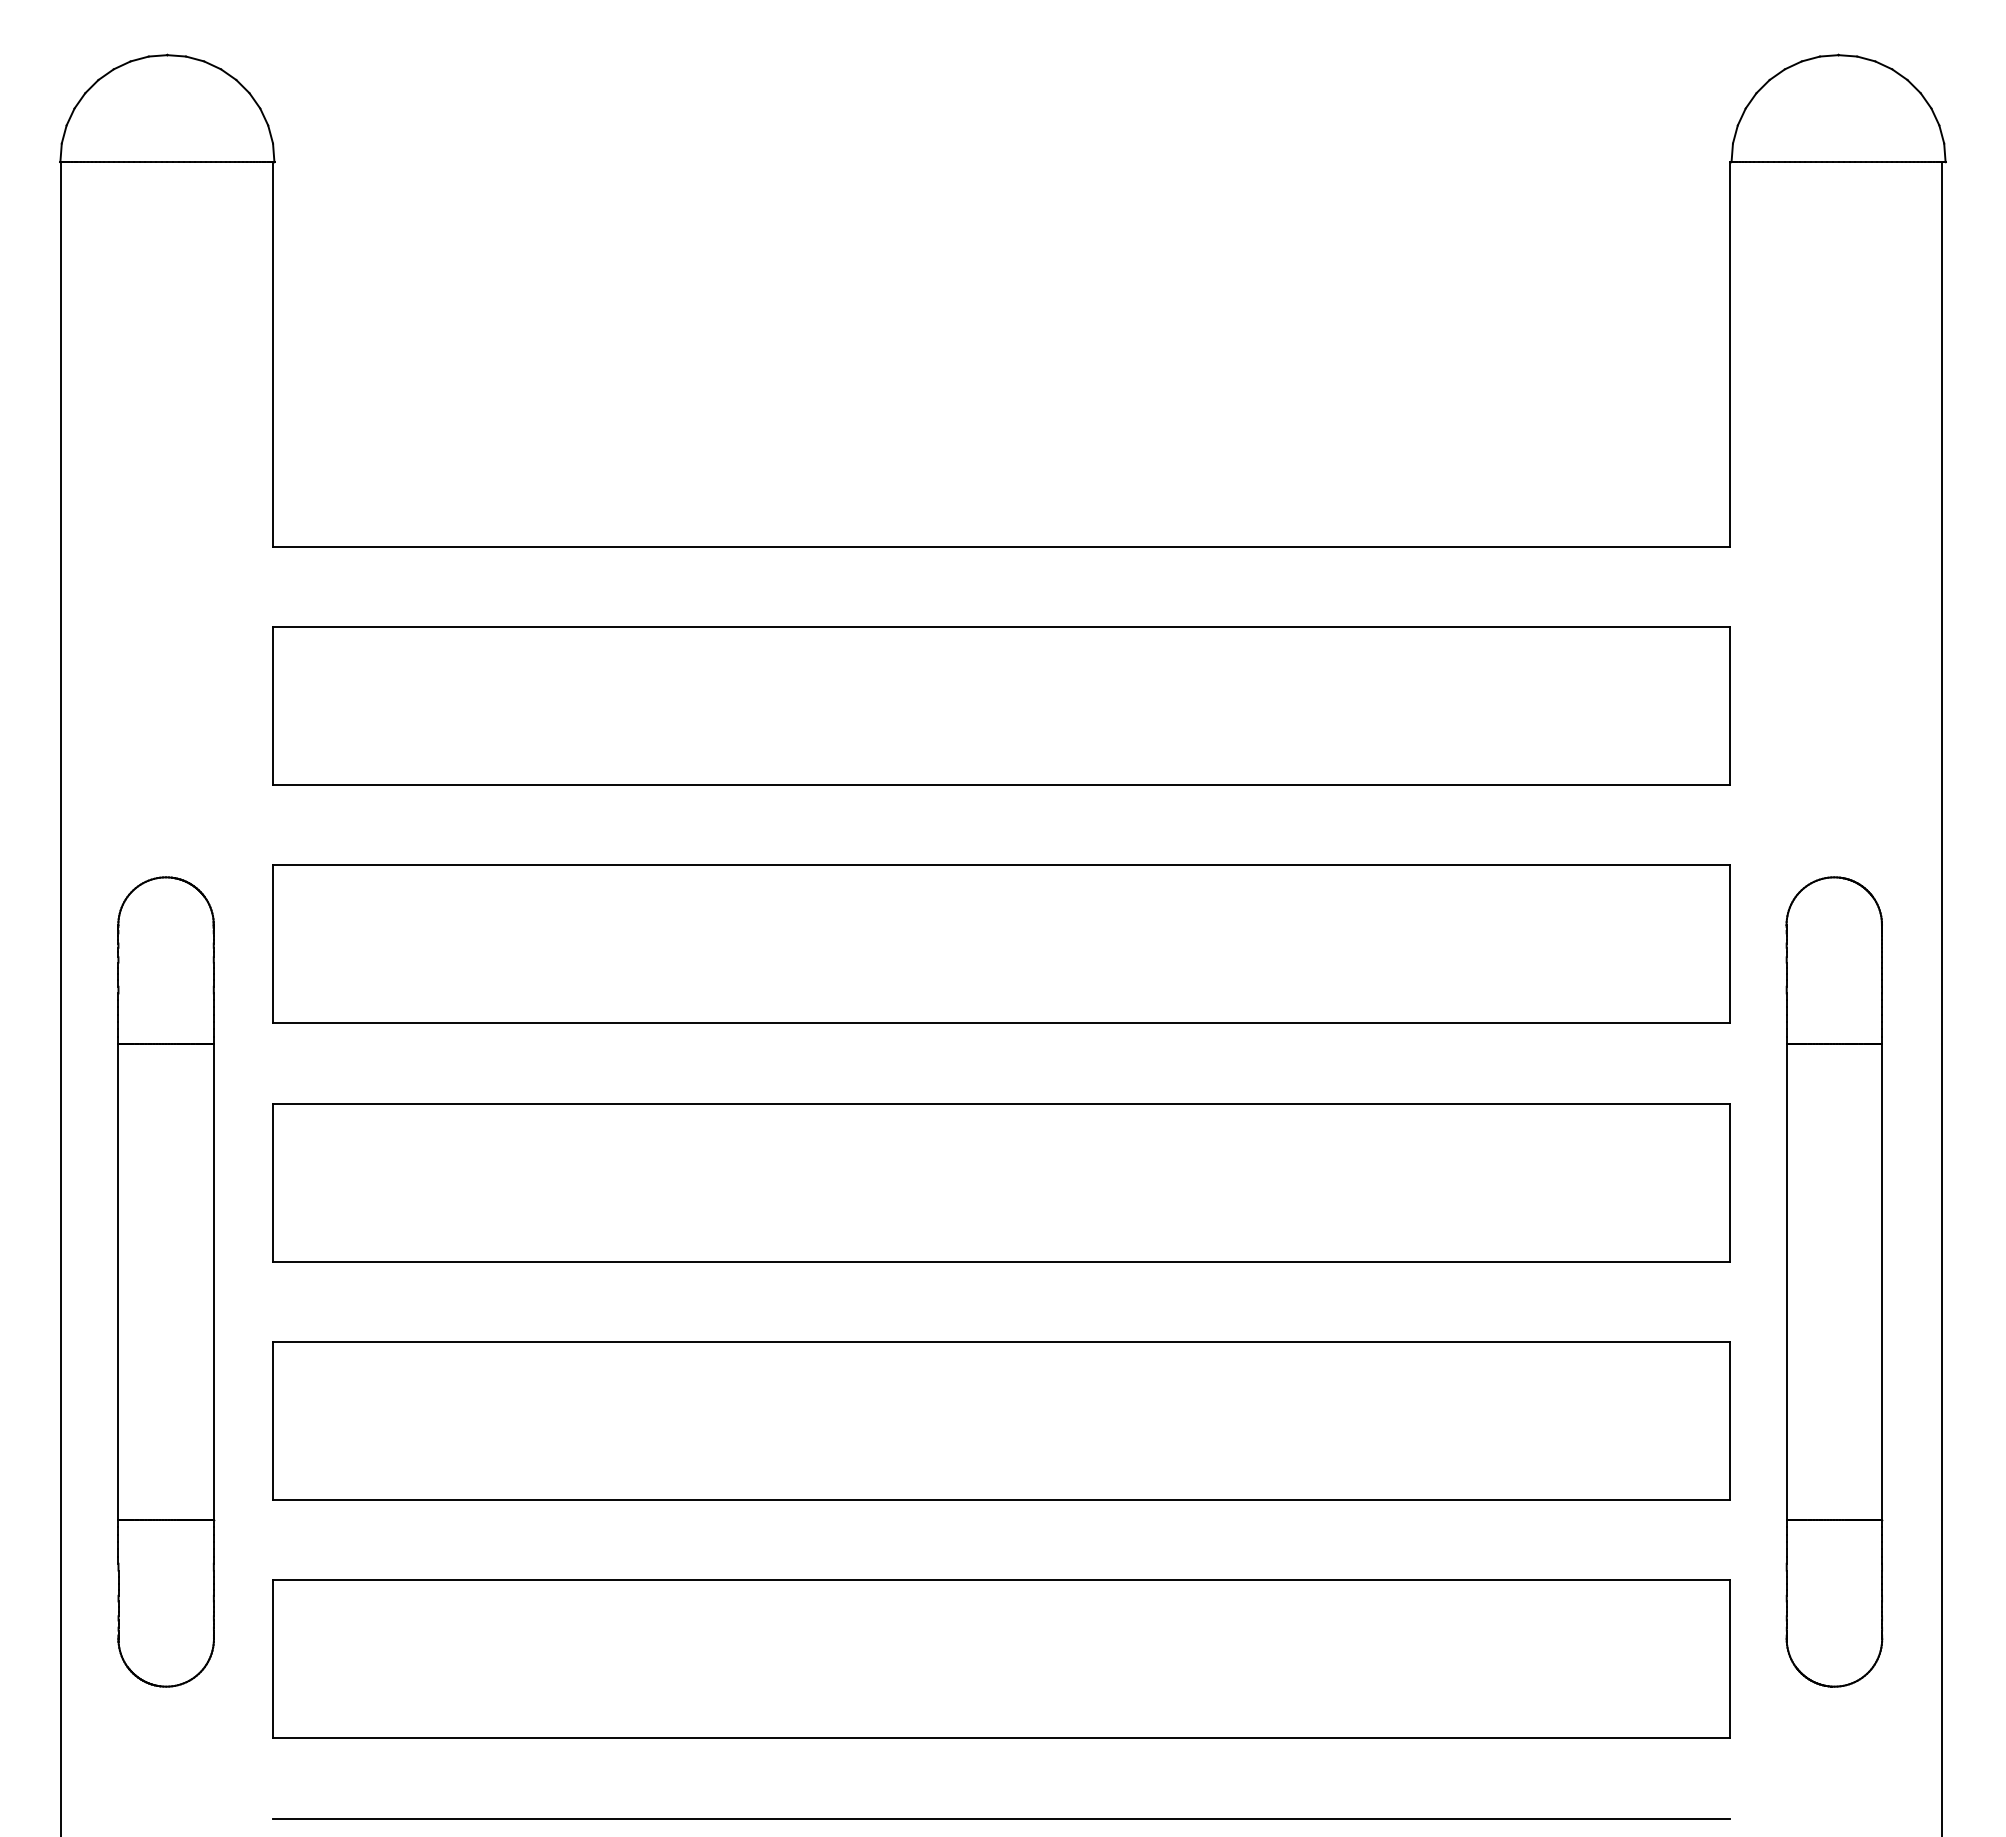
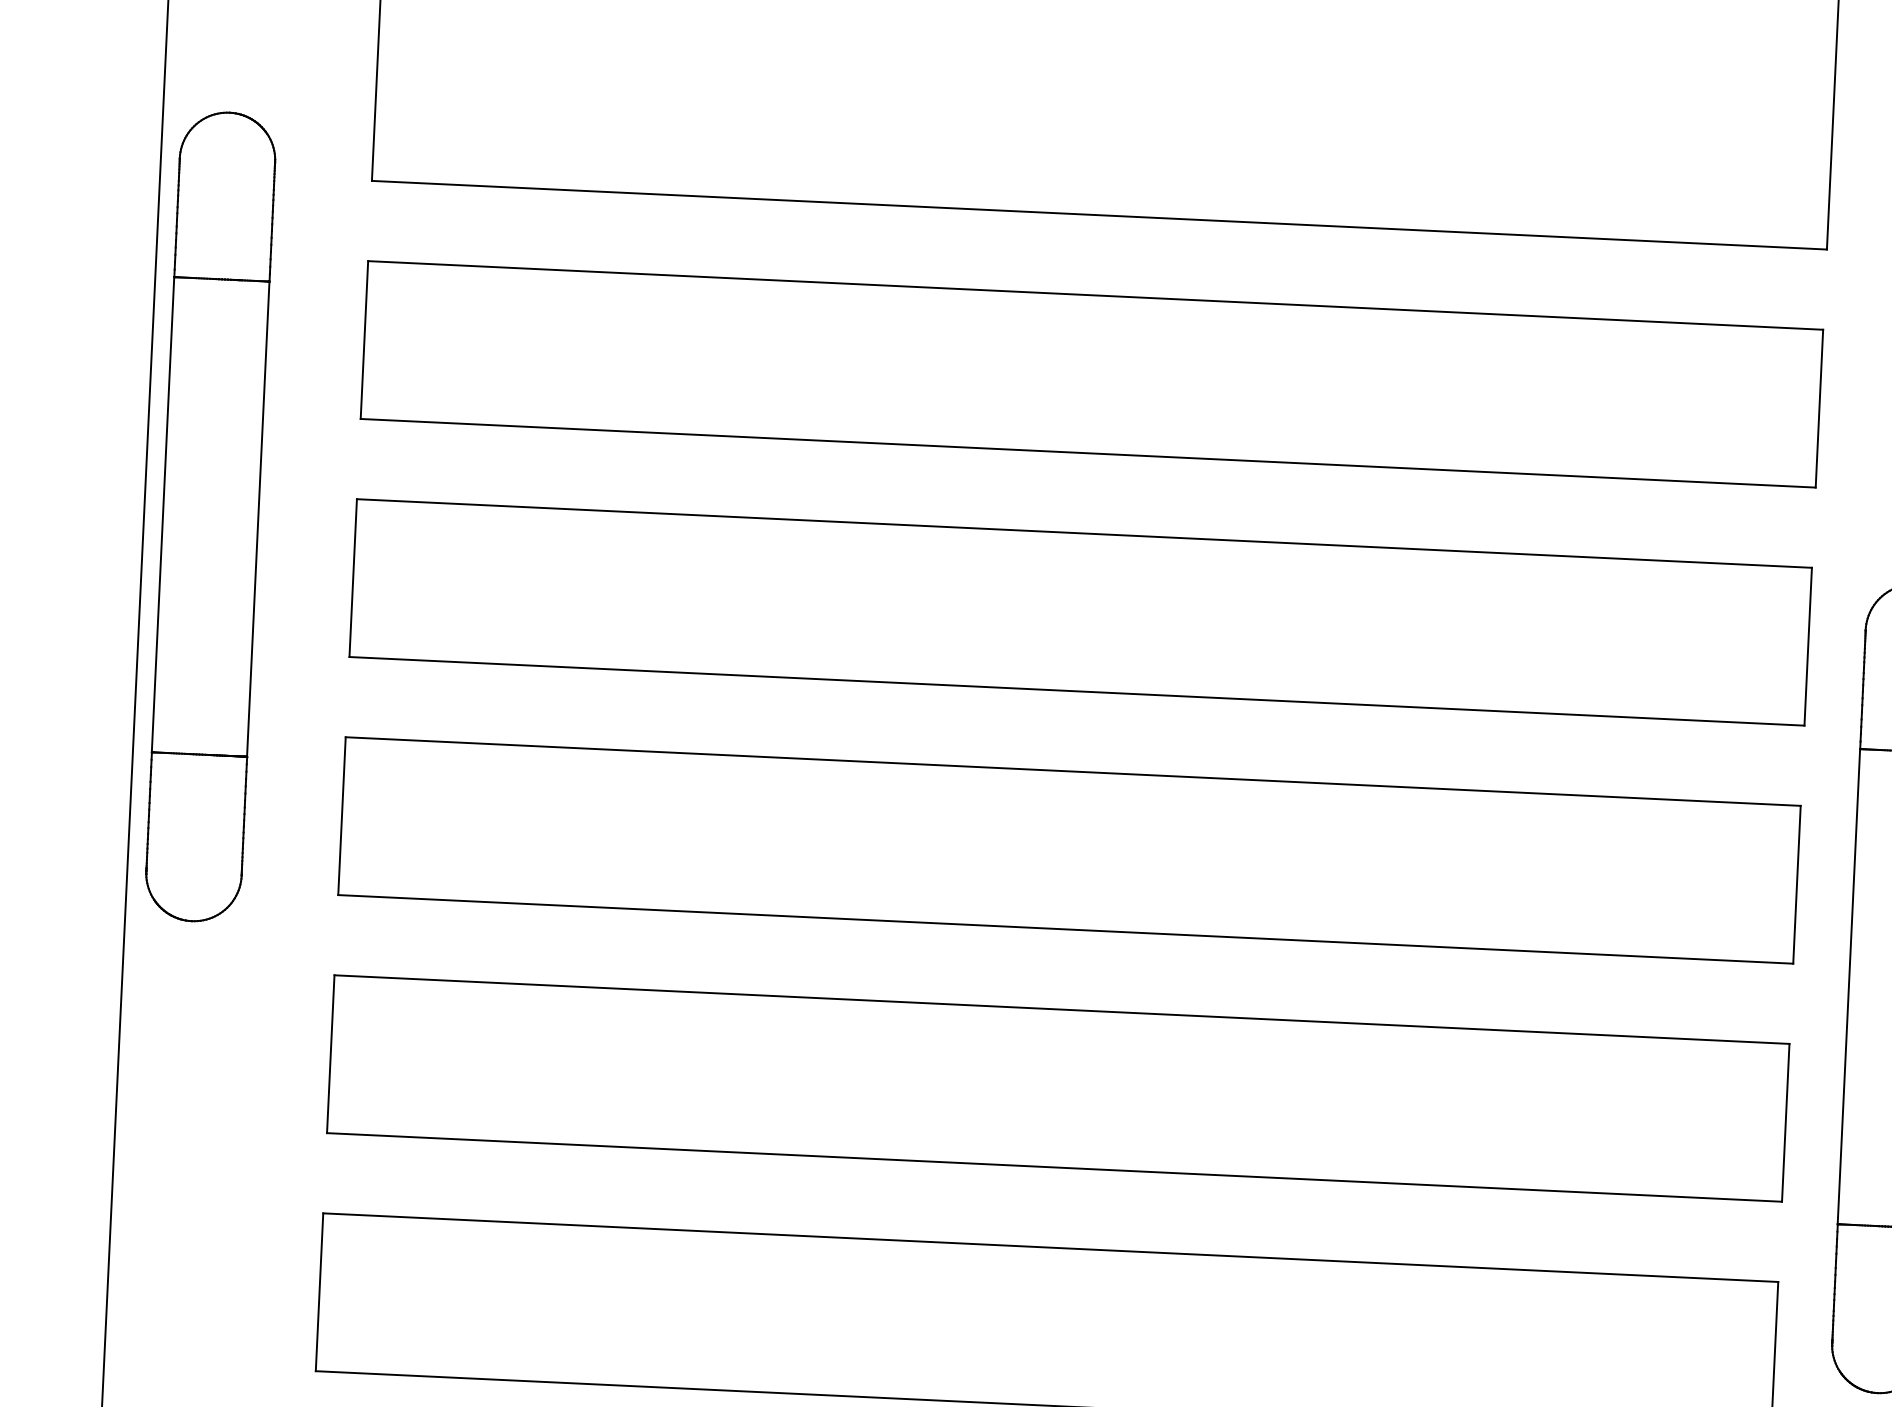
part: (166, 1281) -> (211, 516), moved

